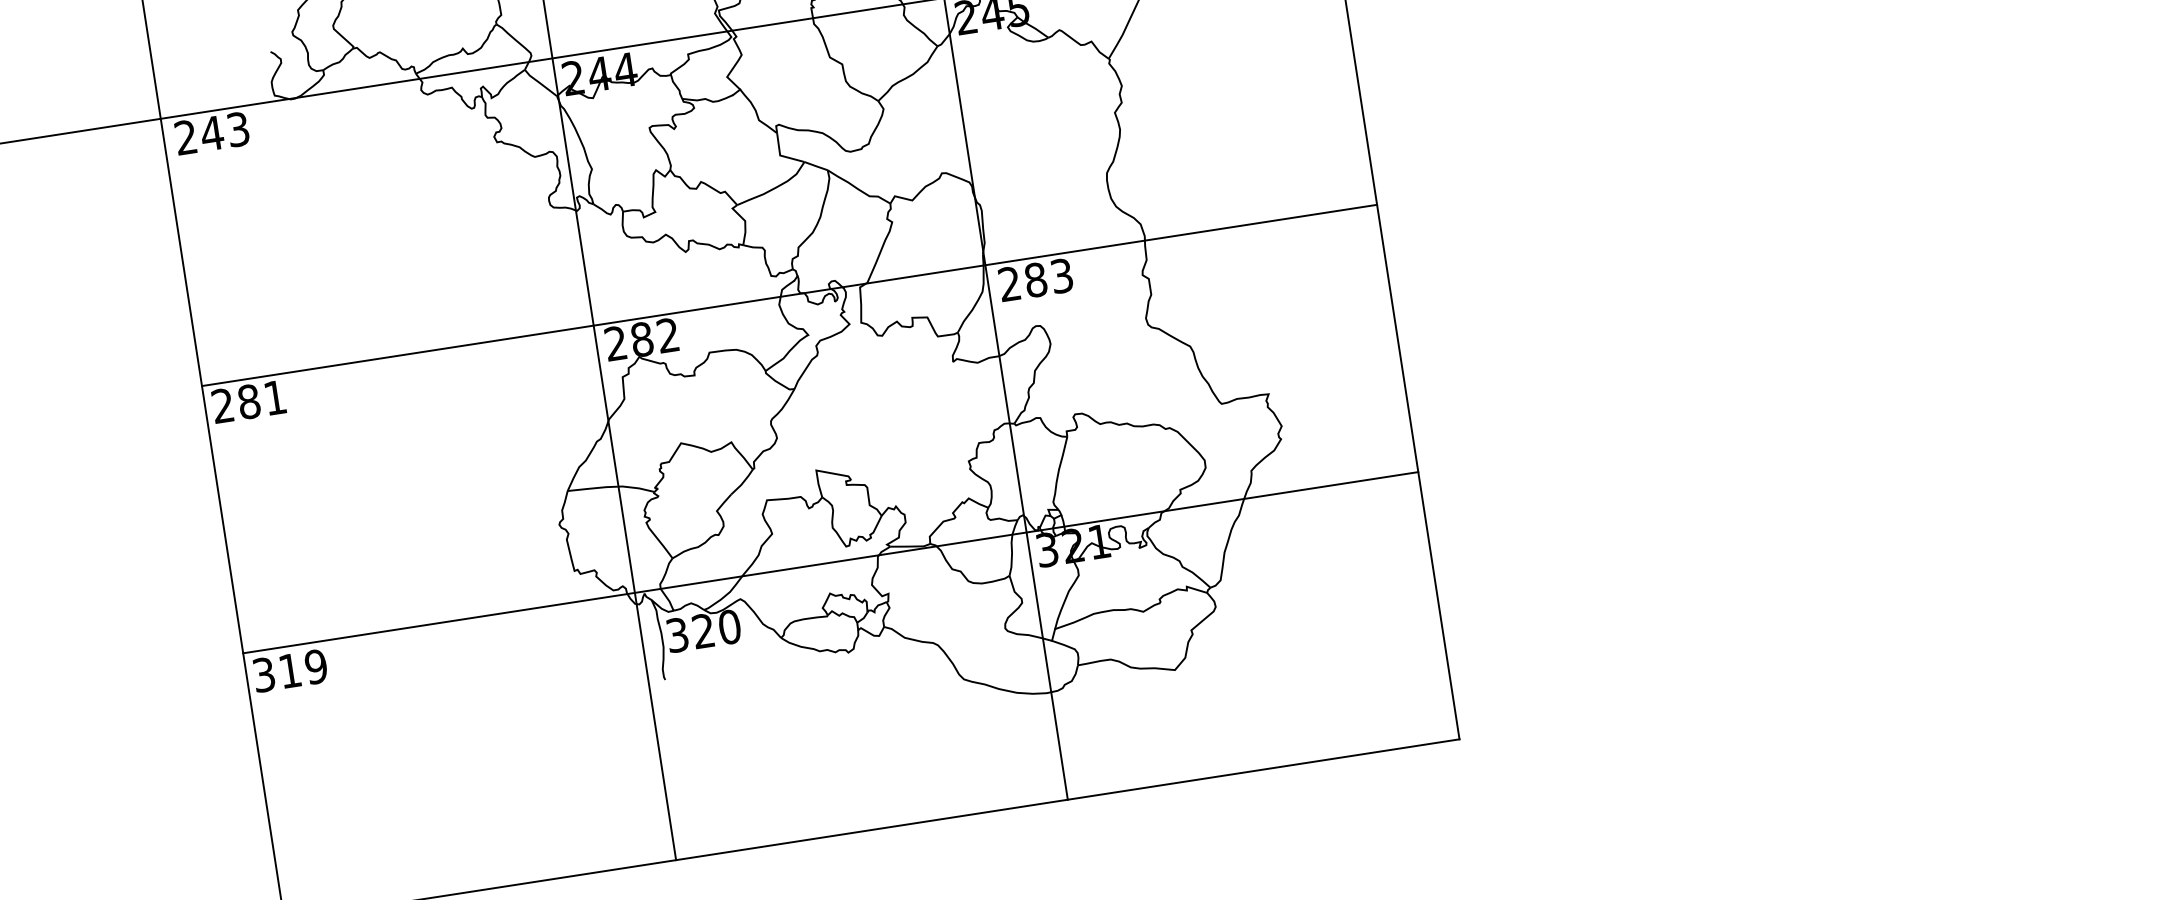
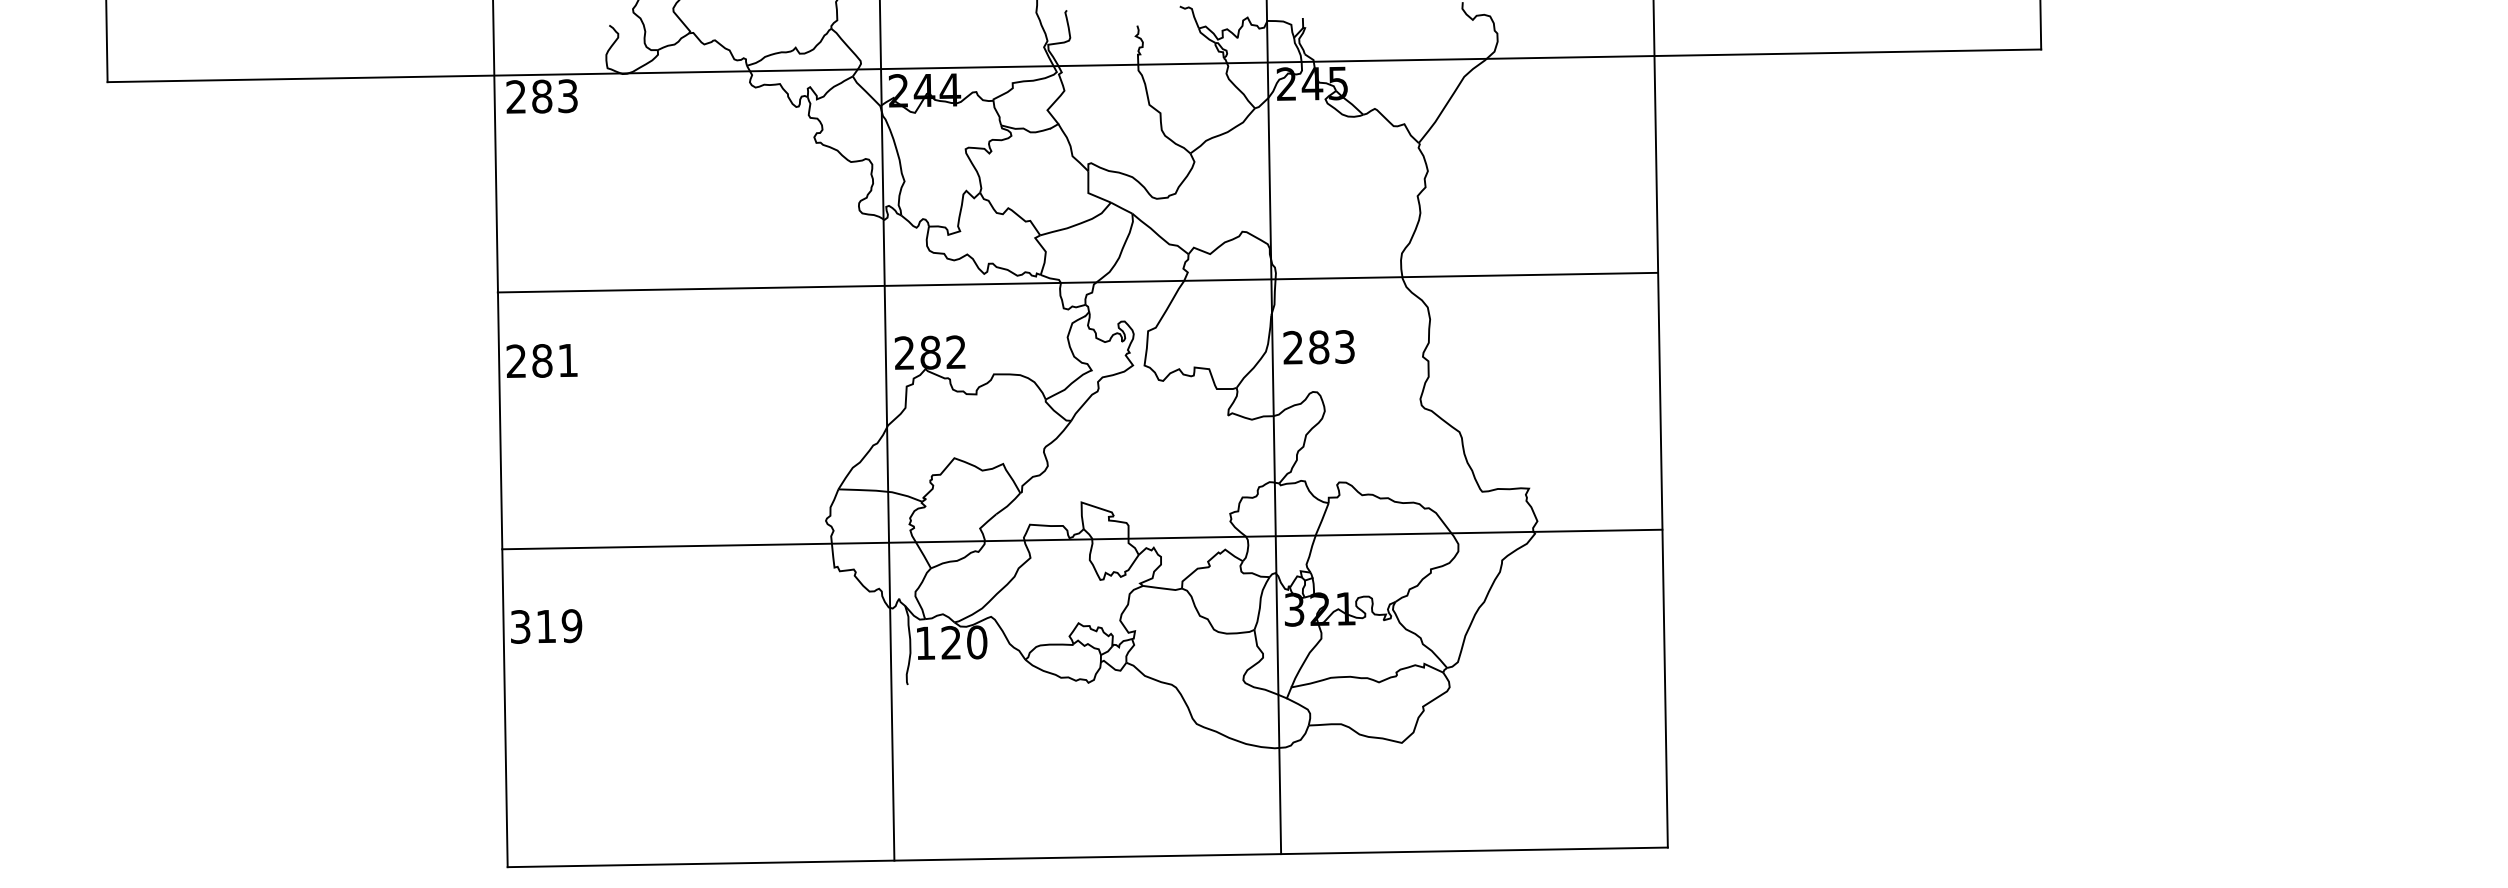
text: (211, 133) -> (541, 96), 243 -> 283
line: (789, 295) -> (1077, 282), moved
line: (830, 562) -> (1082, 539), moved
text: (677, 635) -> (925, 643), 320 -> 120

